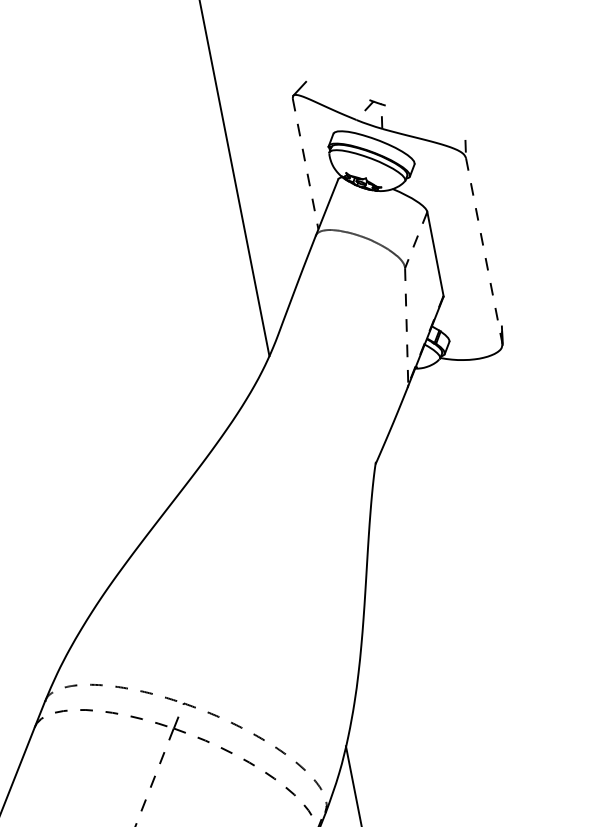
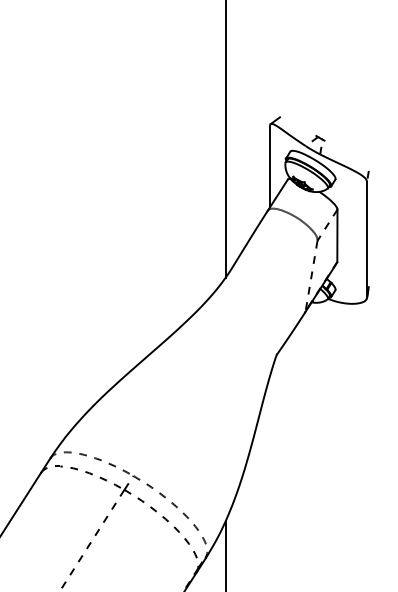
line: (306, 163) -> (270, 166), dashed -> solid
line: (484, 250) -> (367, 239), dashed -> solid

